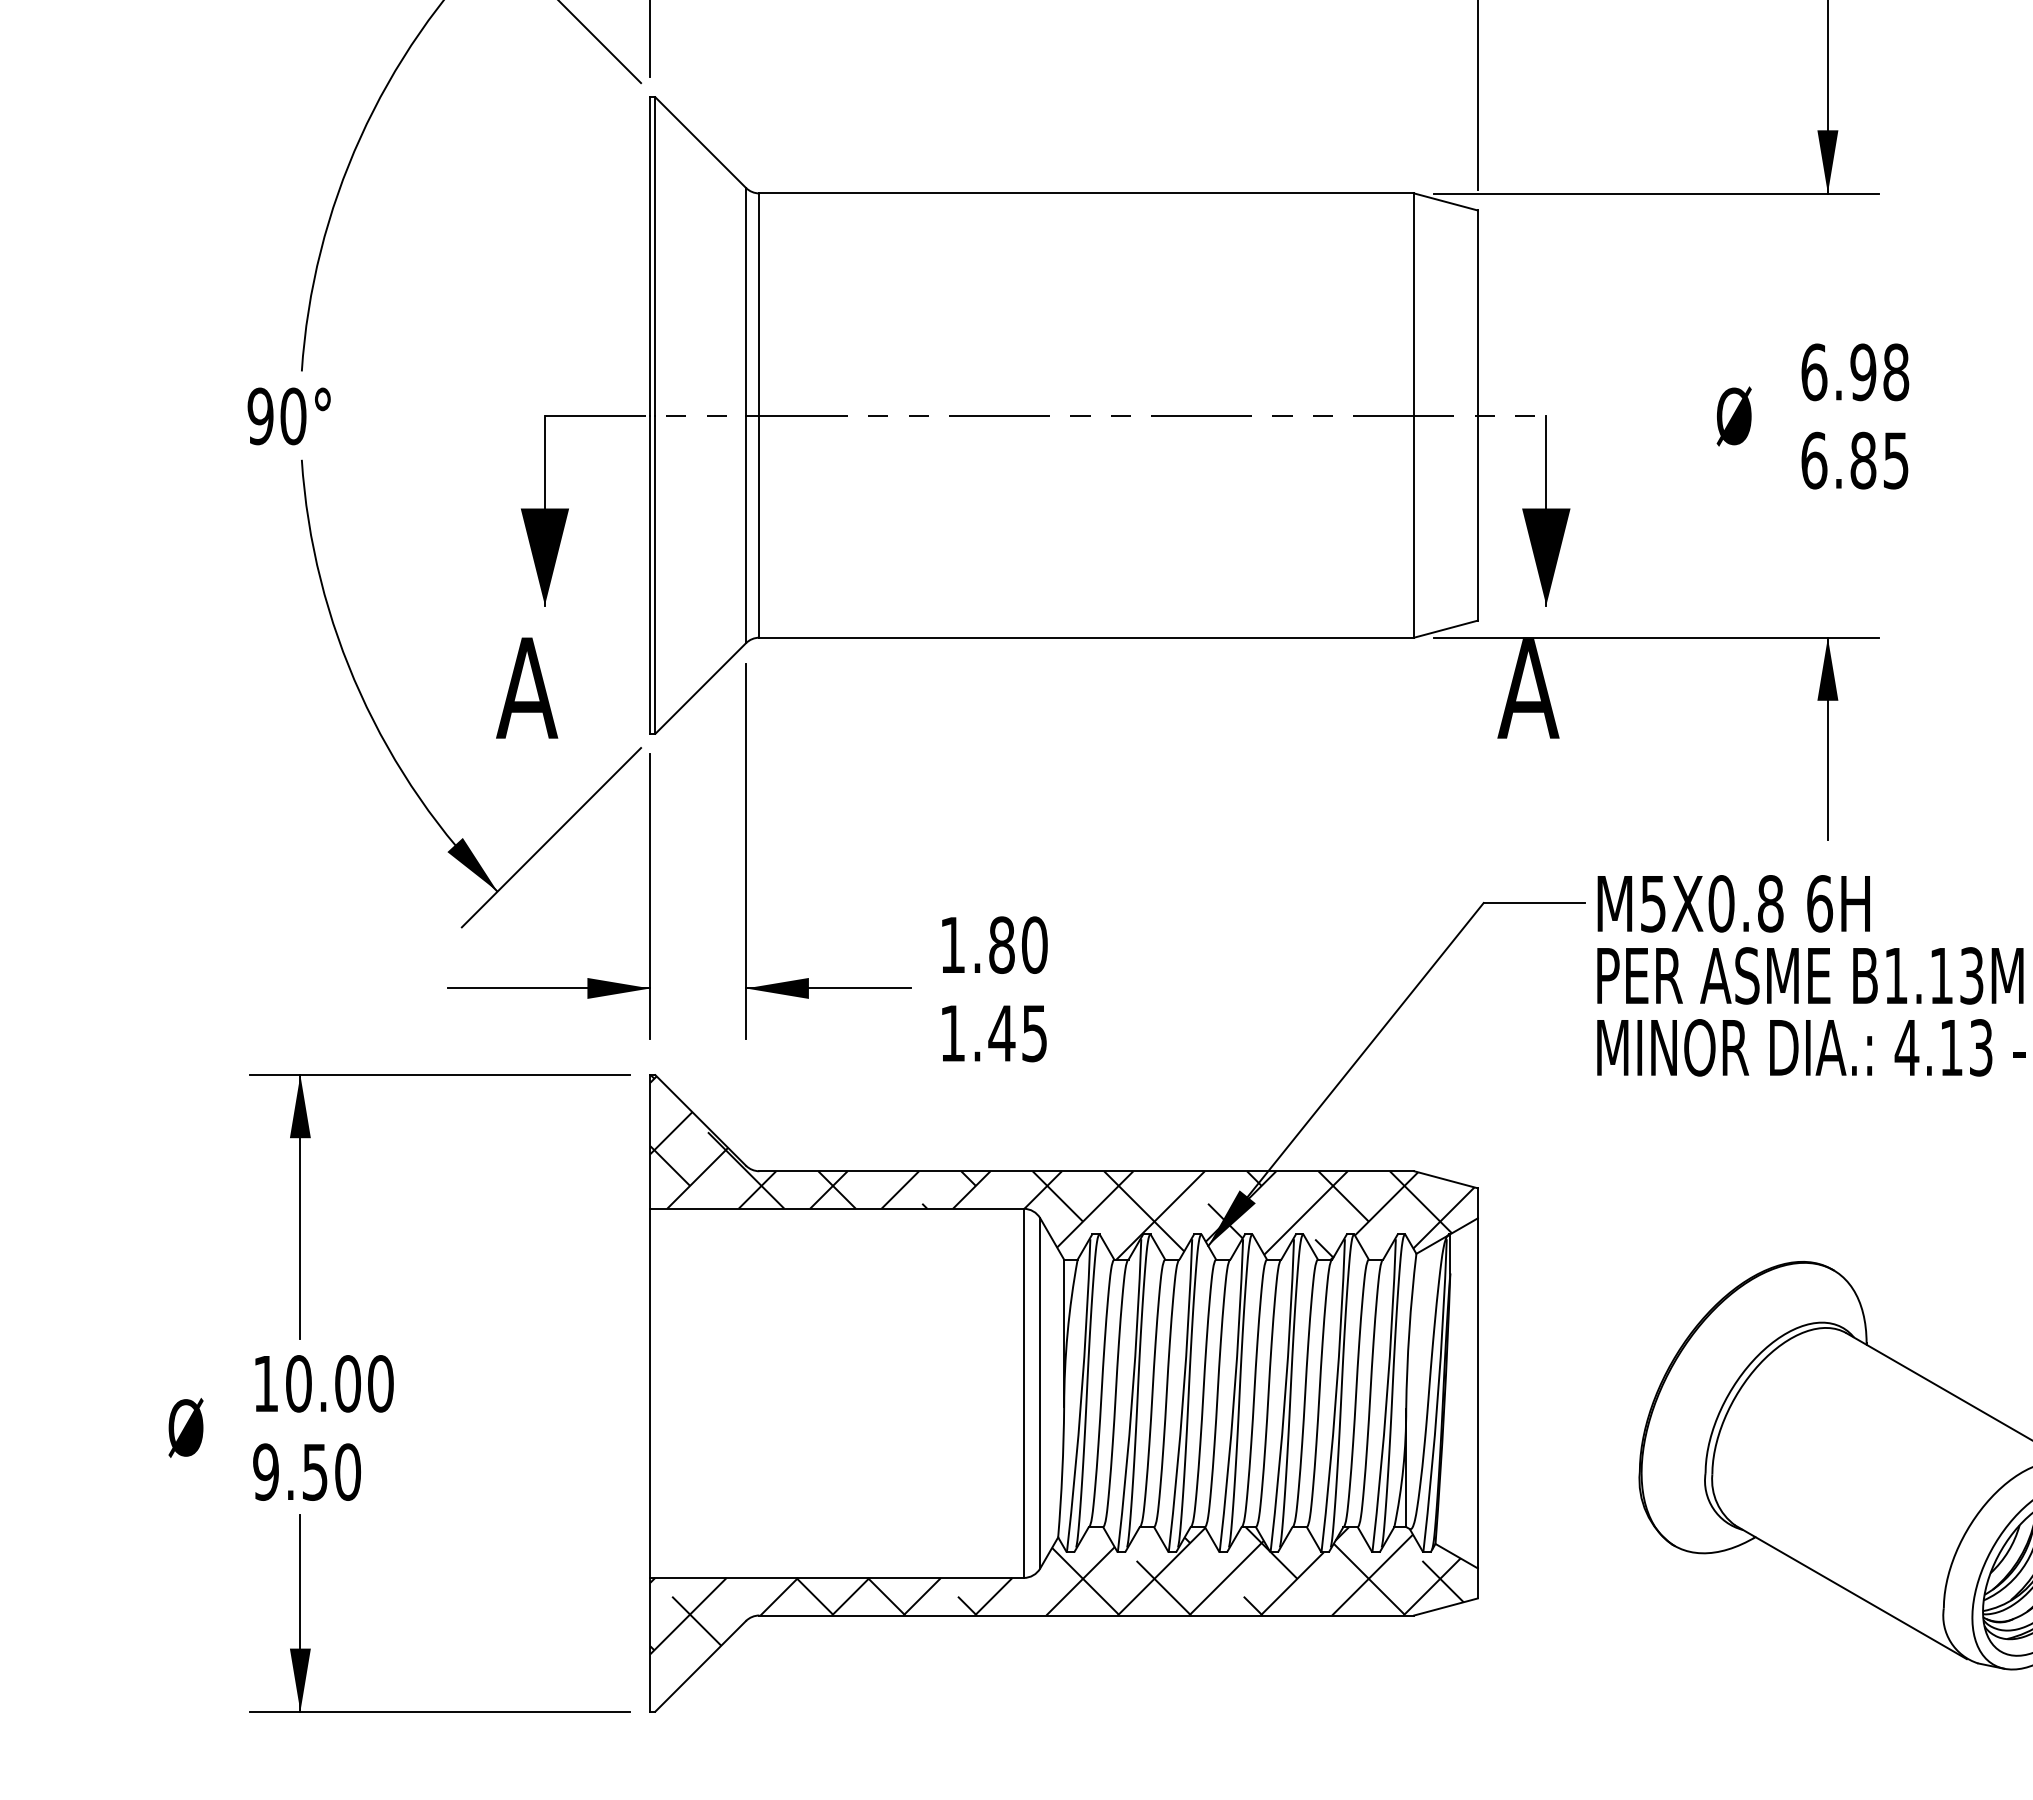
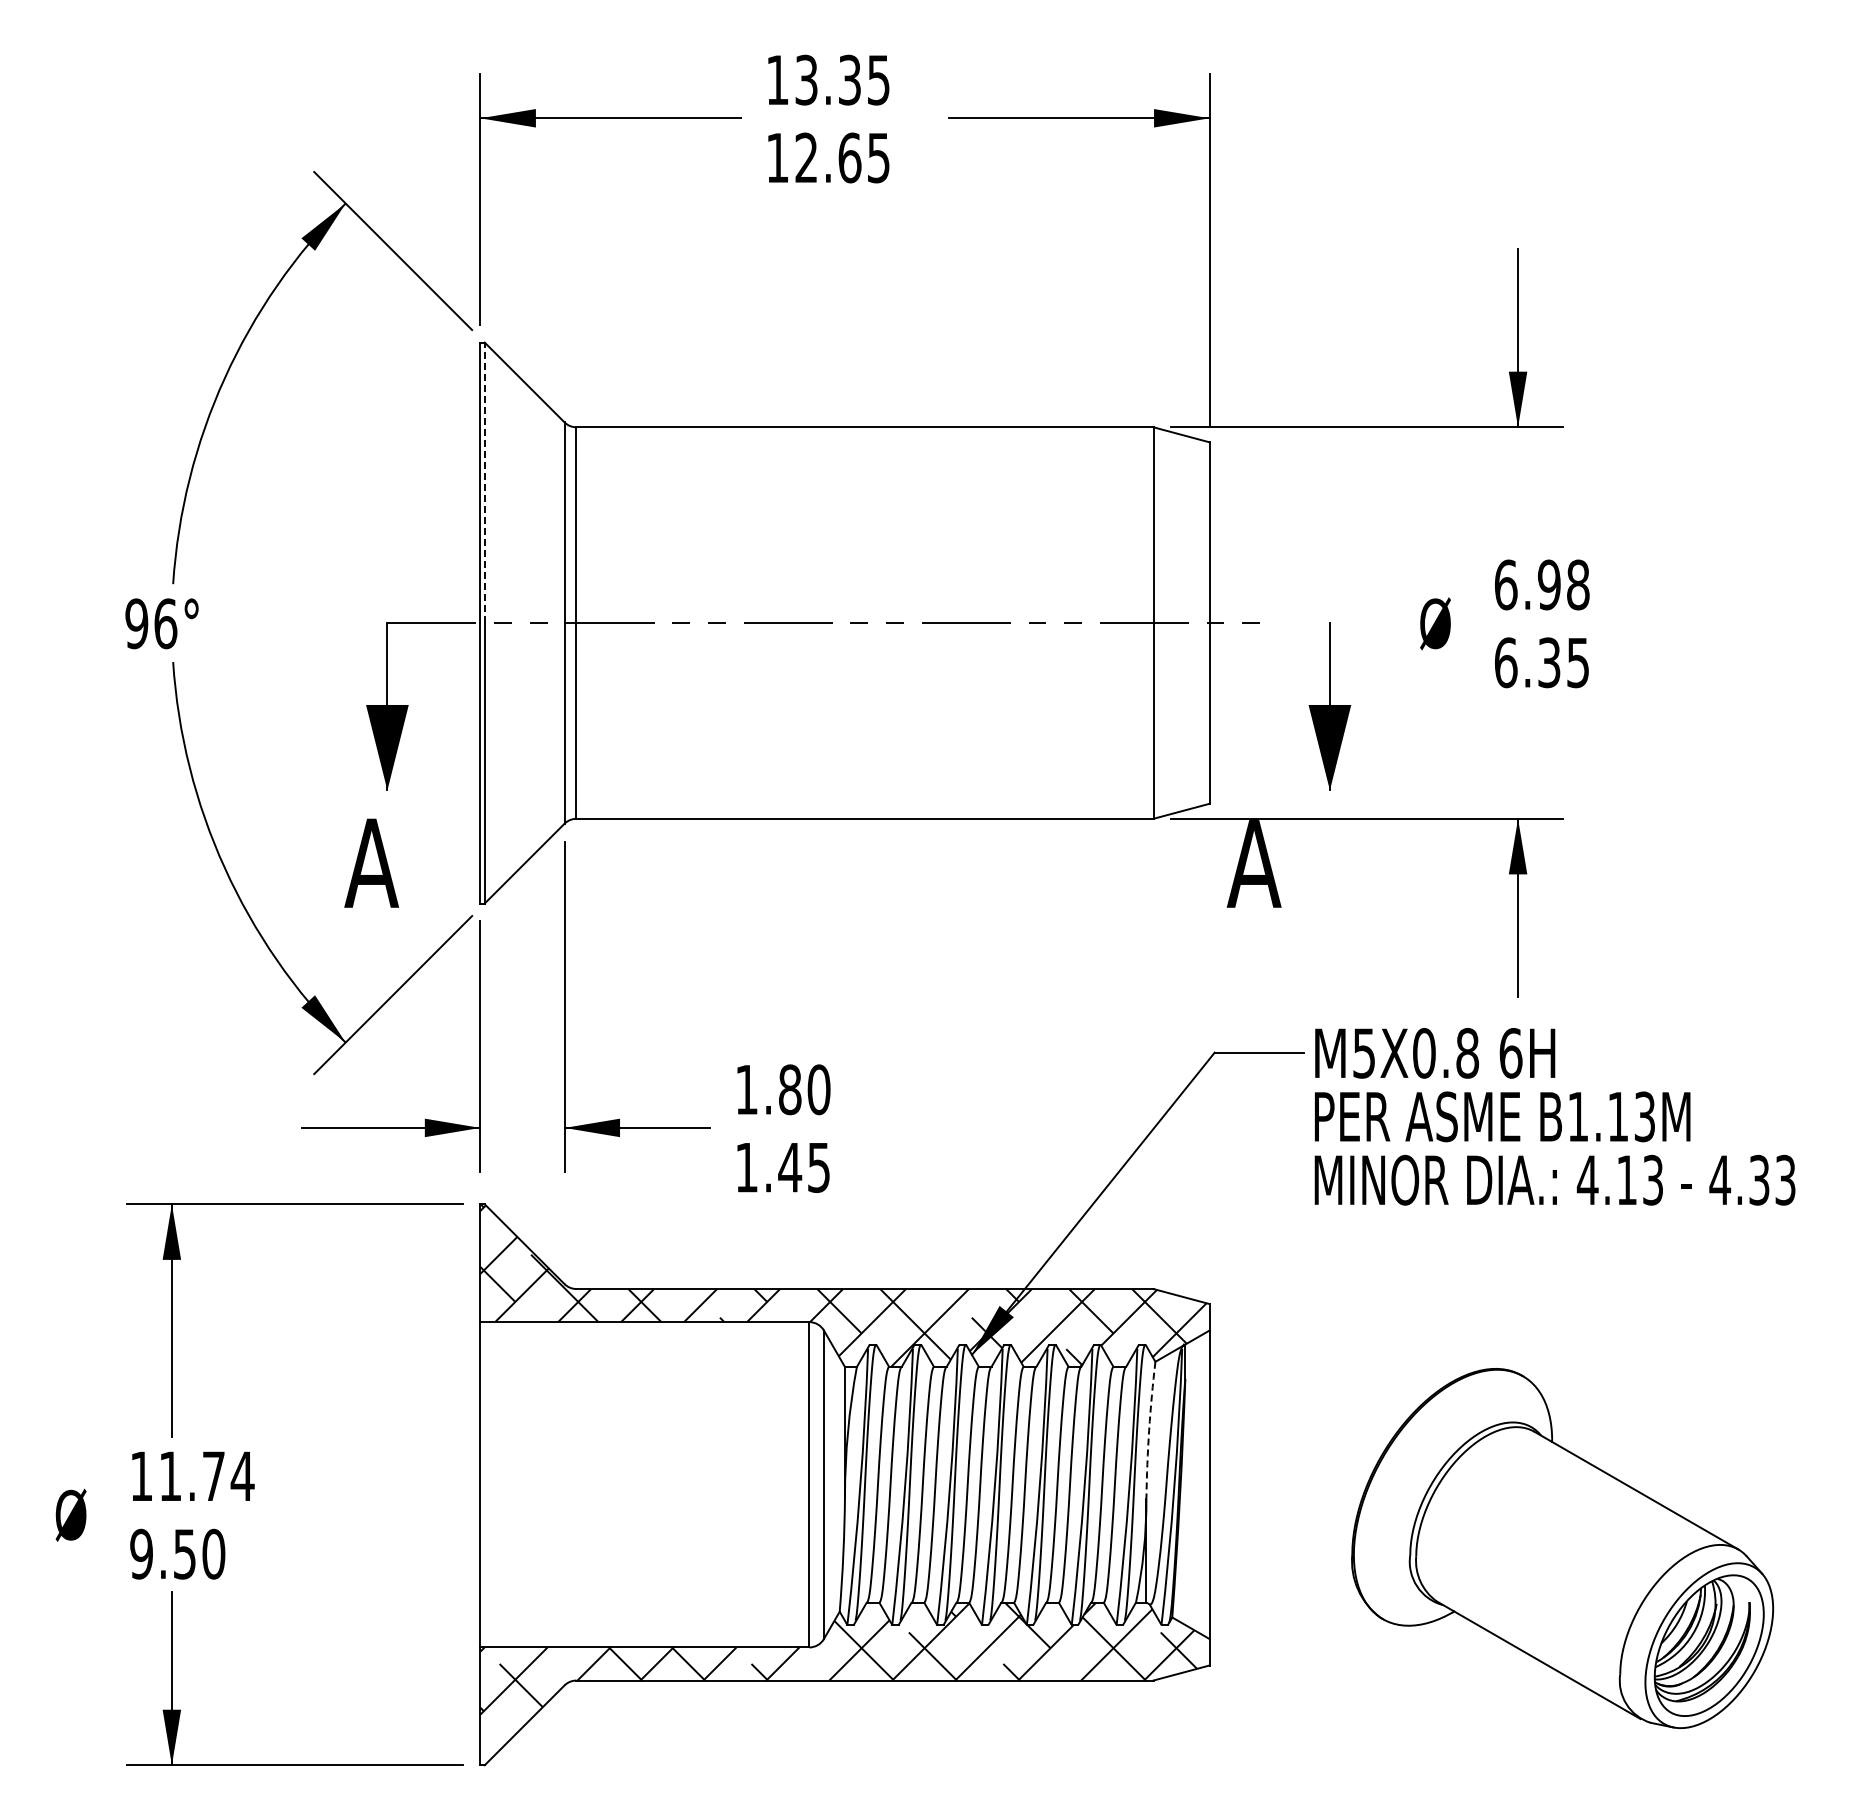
line: (655, 256) -> (484, 482), solid -> dashed
text: (293, 416) -> (165, 623), 90° -> 96°
text: (1863, 460) -> (1549, 662), 6.85 -> 6.35
part: (1545, 510) -> (1329, 706), moved
arc: (1409, 1331) -> (1149, 1430), solid -> dashed
text: (339, 1383) -> (206, 1476), 10.00 -> 11.74

